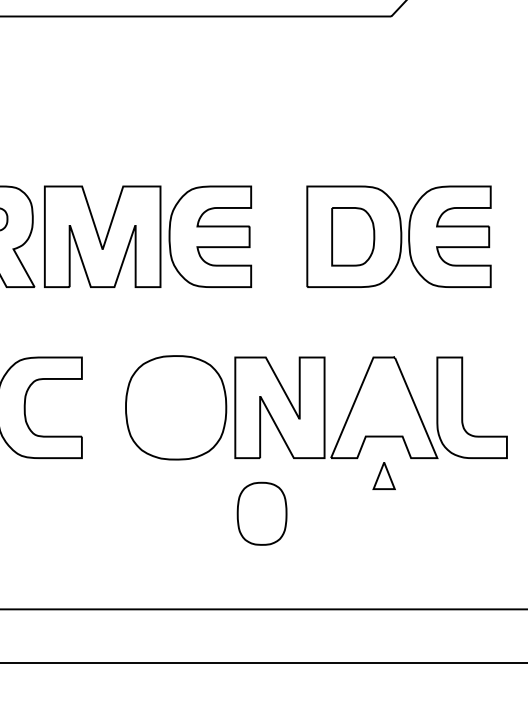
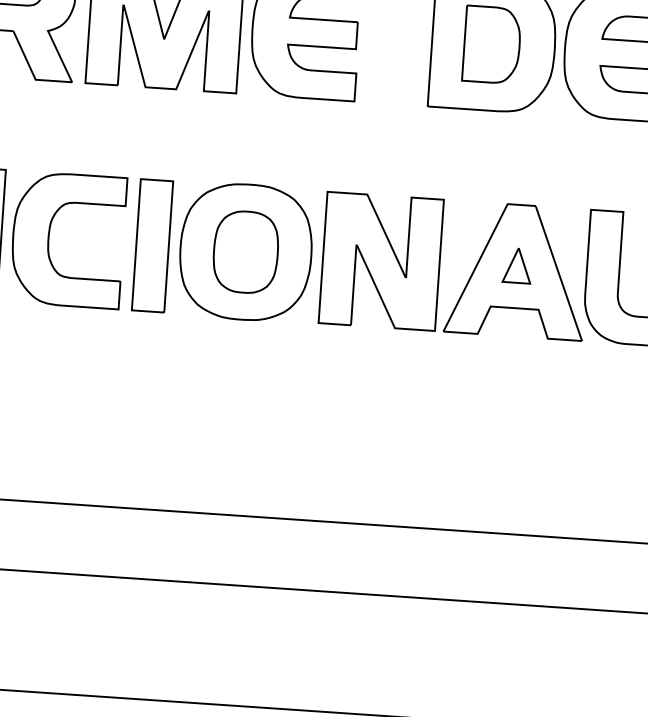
part: (104, 407) -> (152, 245), added
part: (383, 475) -> (516, 264), moved
part: (261, 513) -> (245, 251), moved

